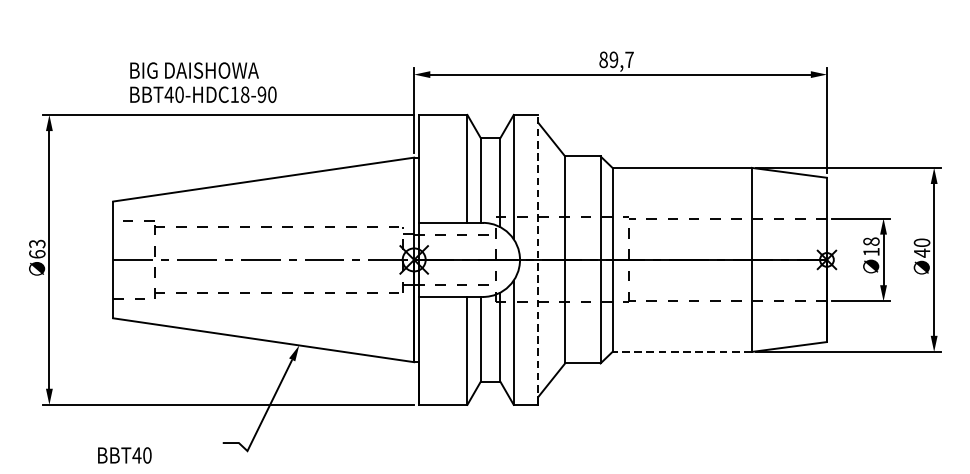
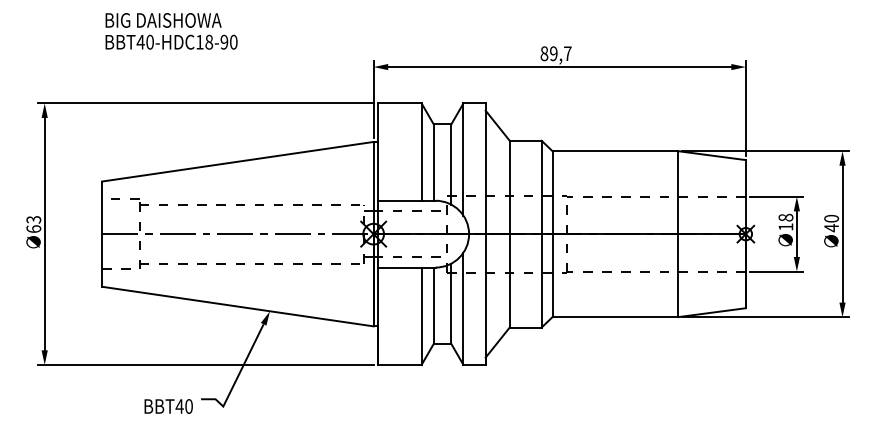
text: (203, 82) -> (171, 31), moved
line: (538, 260) -> (485, 234), dashed -> solid
line: (682, 352) -> (615, 317), dashed -> solid
text: (124, 455) -> (168, 406), moved

